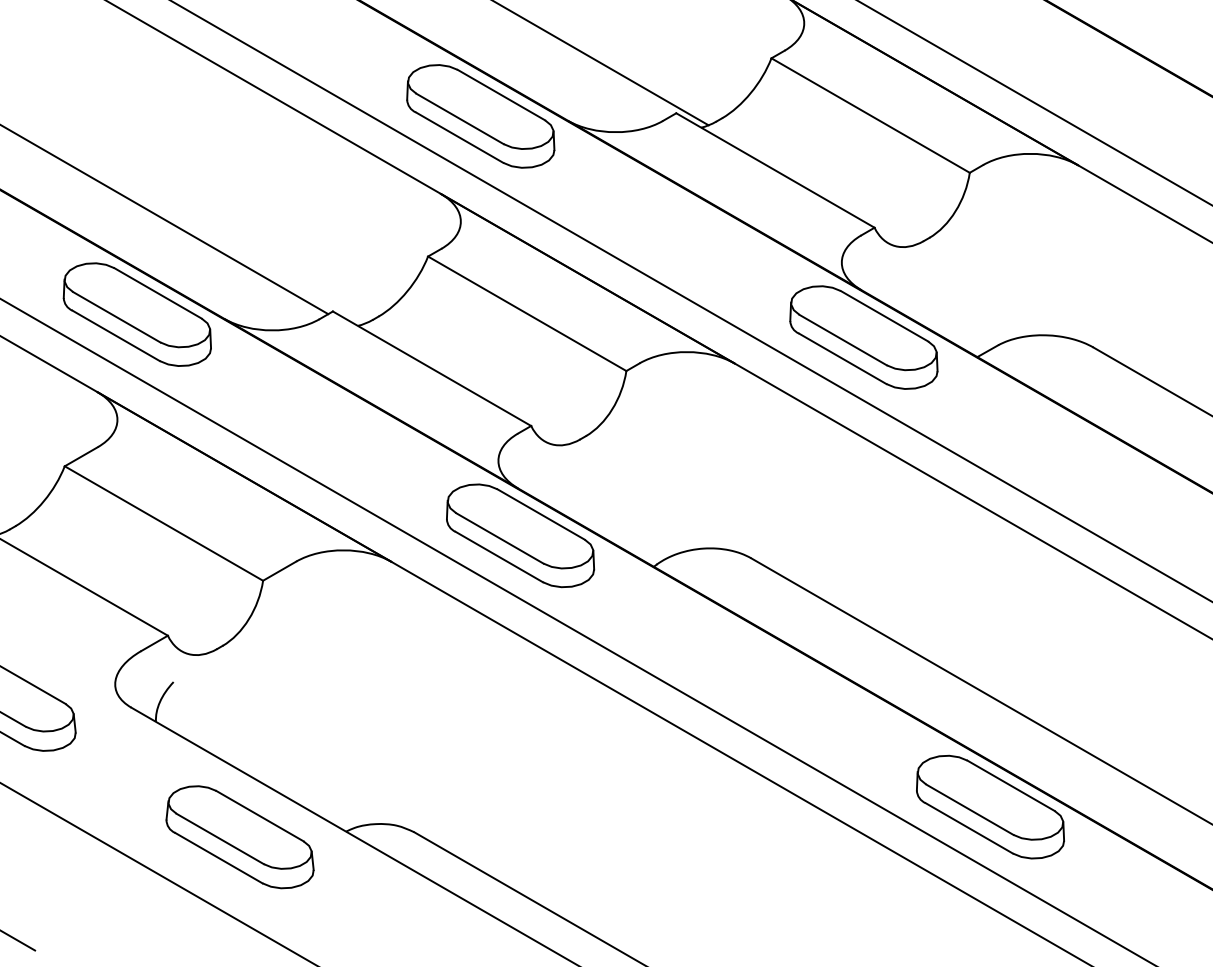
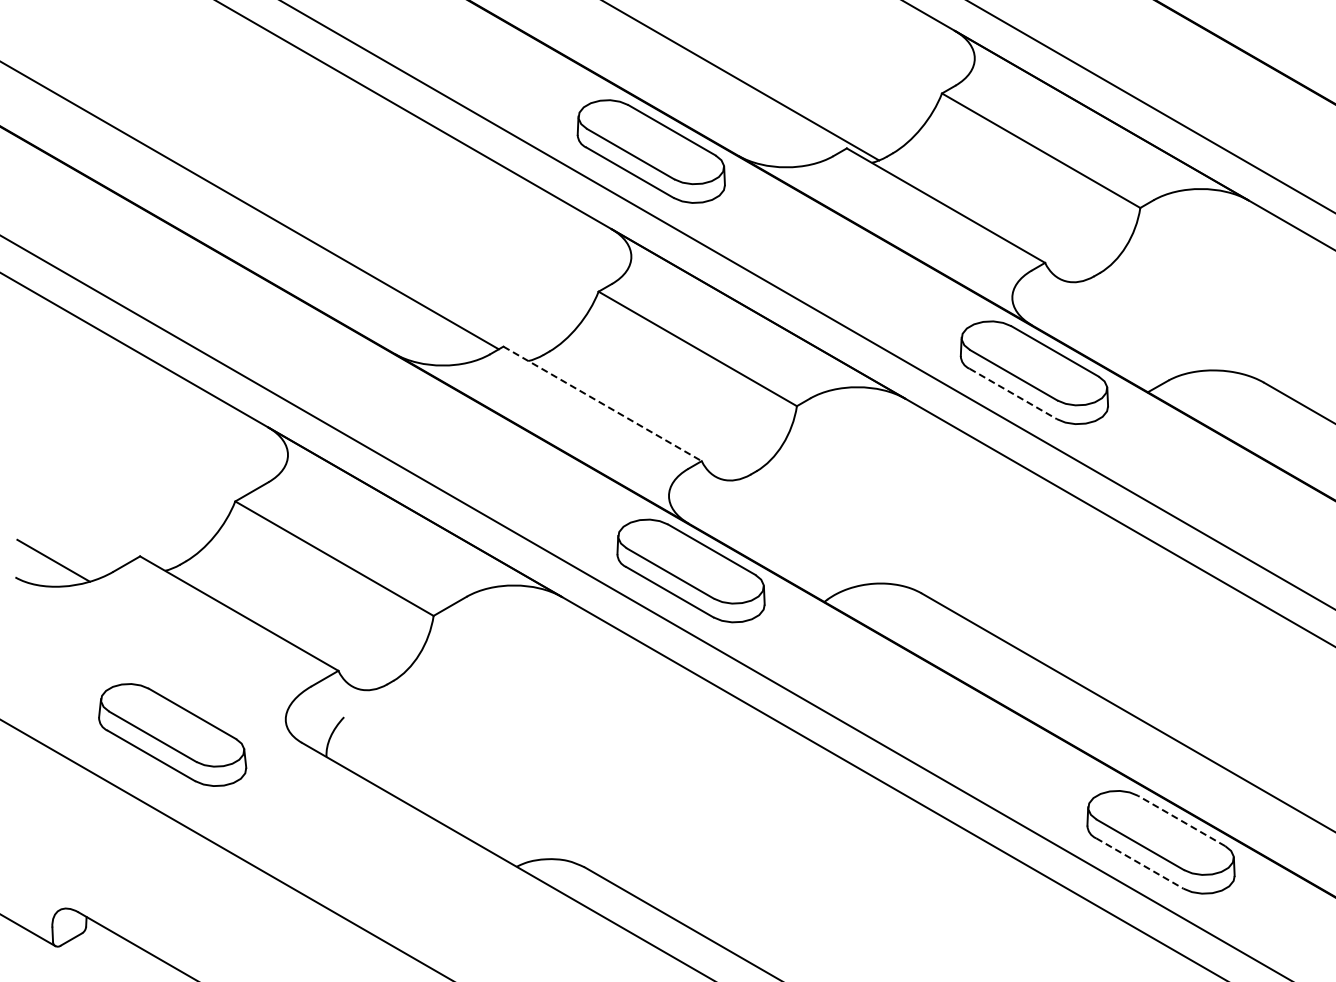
part: (136, 314) -> (307, 349), removed
line: (842, 359) -> (1013, 394), solid -> dashed
line: (432, 369) -> (603, 404), solid -> dashed
line: (1010, 785) -> (1181, 820), solid -> dashed
line: (969, 828) -> (1140, 863), solid -> dashed
part: (239, 837) -> (410, 872), removed

